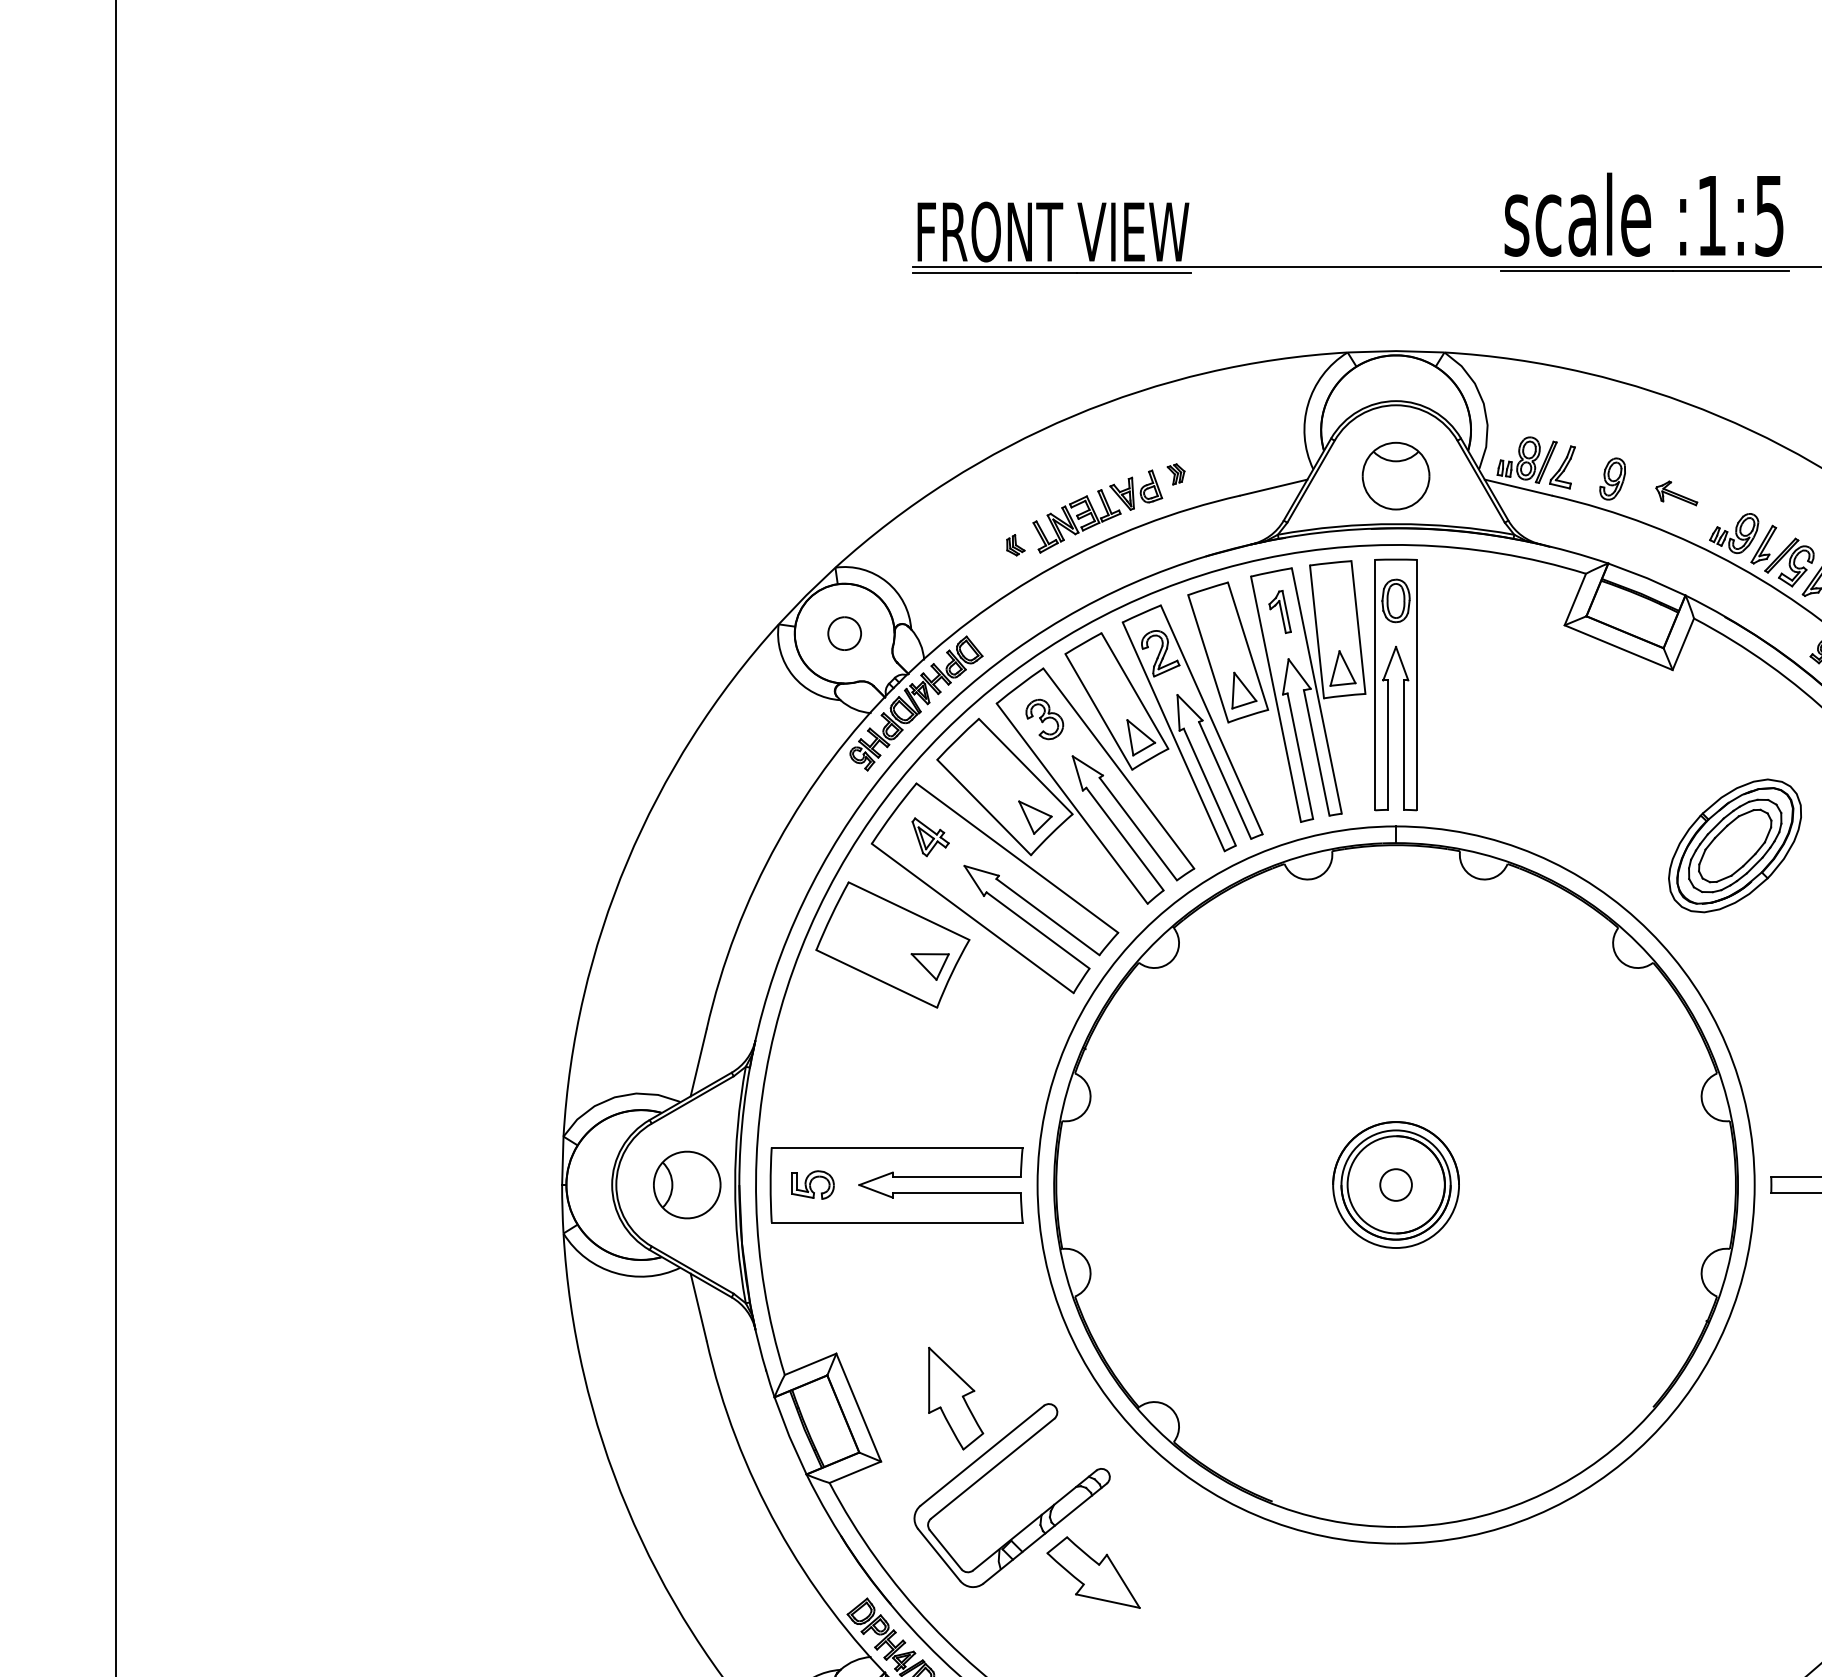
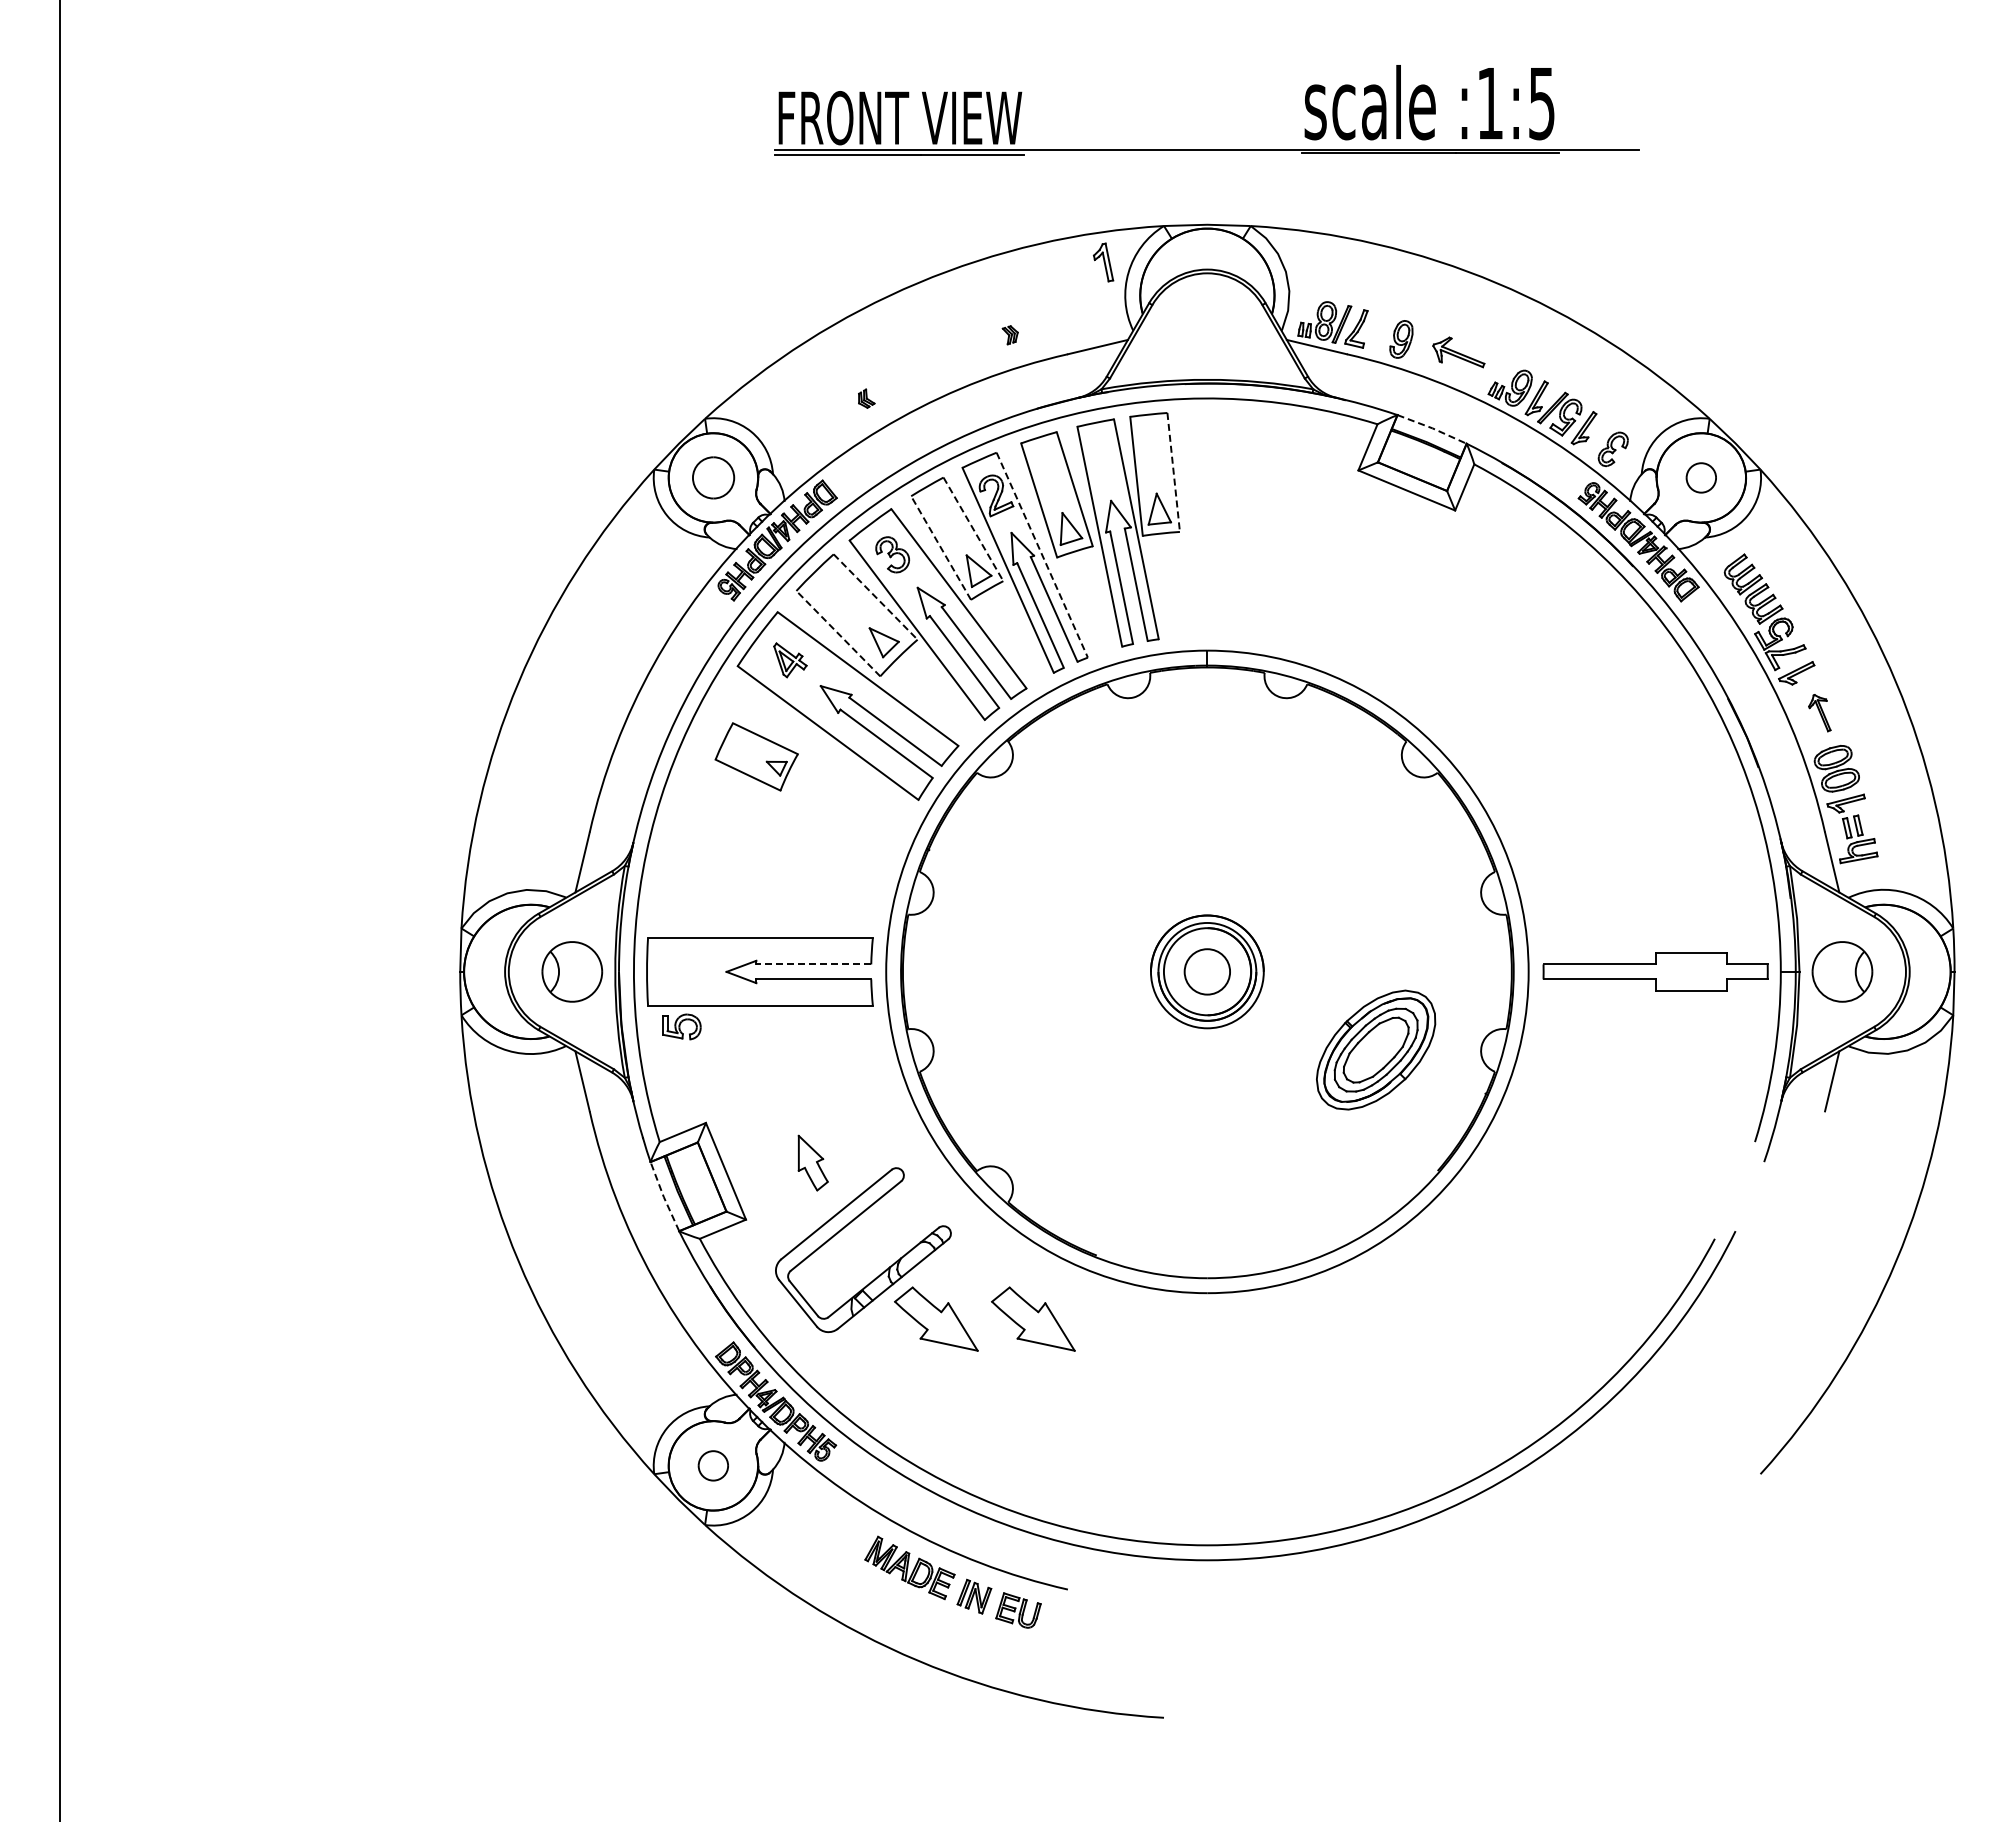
part: (1396, 475) -> (1207, 336), removed
part: (1676, 492) -> (1458, 351), size x1.4
part: (1097, 511) -> (939, 368), removed
line: (1647, 578) -> (1432, 428), solid -> dashed
part: (1280, 611) -> (1103, 262), moved
line: (1358, 627) -> (1173, 472), solid -> dashed
part: (843, 633) -> (712, 477), size x1.4
part: (1388, 684) -> (1200, 523), removed
line: (1135, 691) -> (973, 529), solid -> dashed
line: (1099, 712) -> (941, 548), solid -> dashed
line: (1212, 720) -> (1042, 555), solid -> dashed
line: (1025, 767) -> (875, 597), solid -> dashed
line: (984, 807) -> (838, 633), solid -> dashed
part: (1735, 845) -> (1376, 1049), moved
part: (892, 944) -> (756, 756), size x0.6
line: (956, 1176) -> (813, 964), solid -> dashed
part: (812, 1184) -> (681, 1026), moved
circle: (1396, 1184) -> (1207, 971), size x1.6
part: (956, 1397) -> (813, 1162), size x0.6
line: (788, 1436) -> (663, 1197), solid -> dashed
part: (1201, 1571) -> (1033, 1318), added

